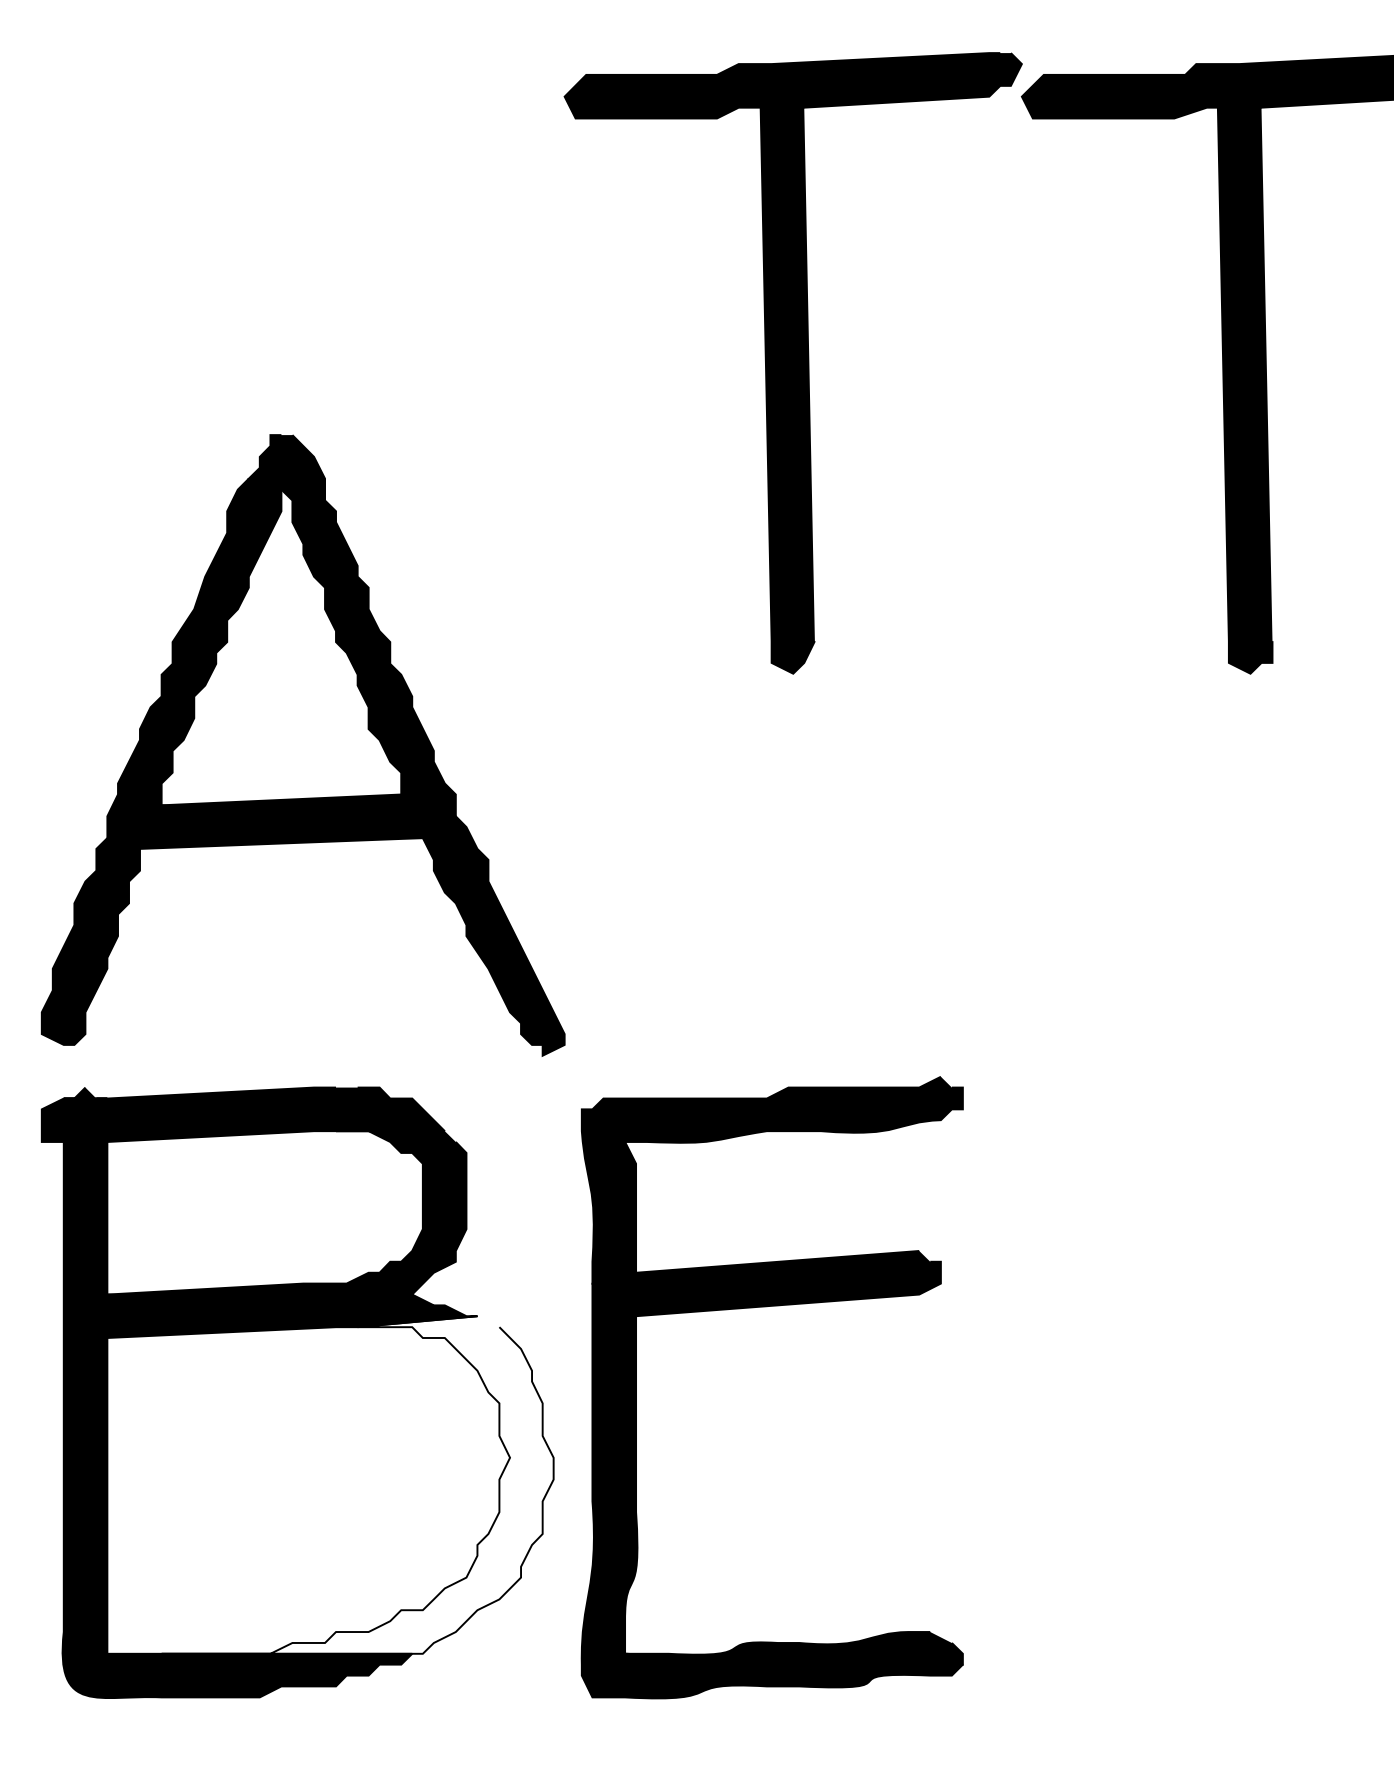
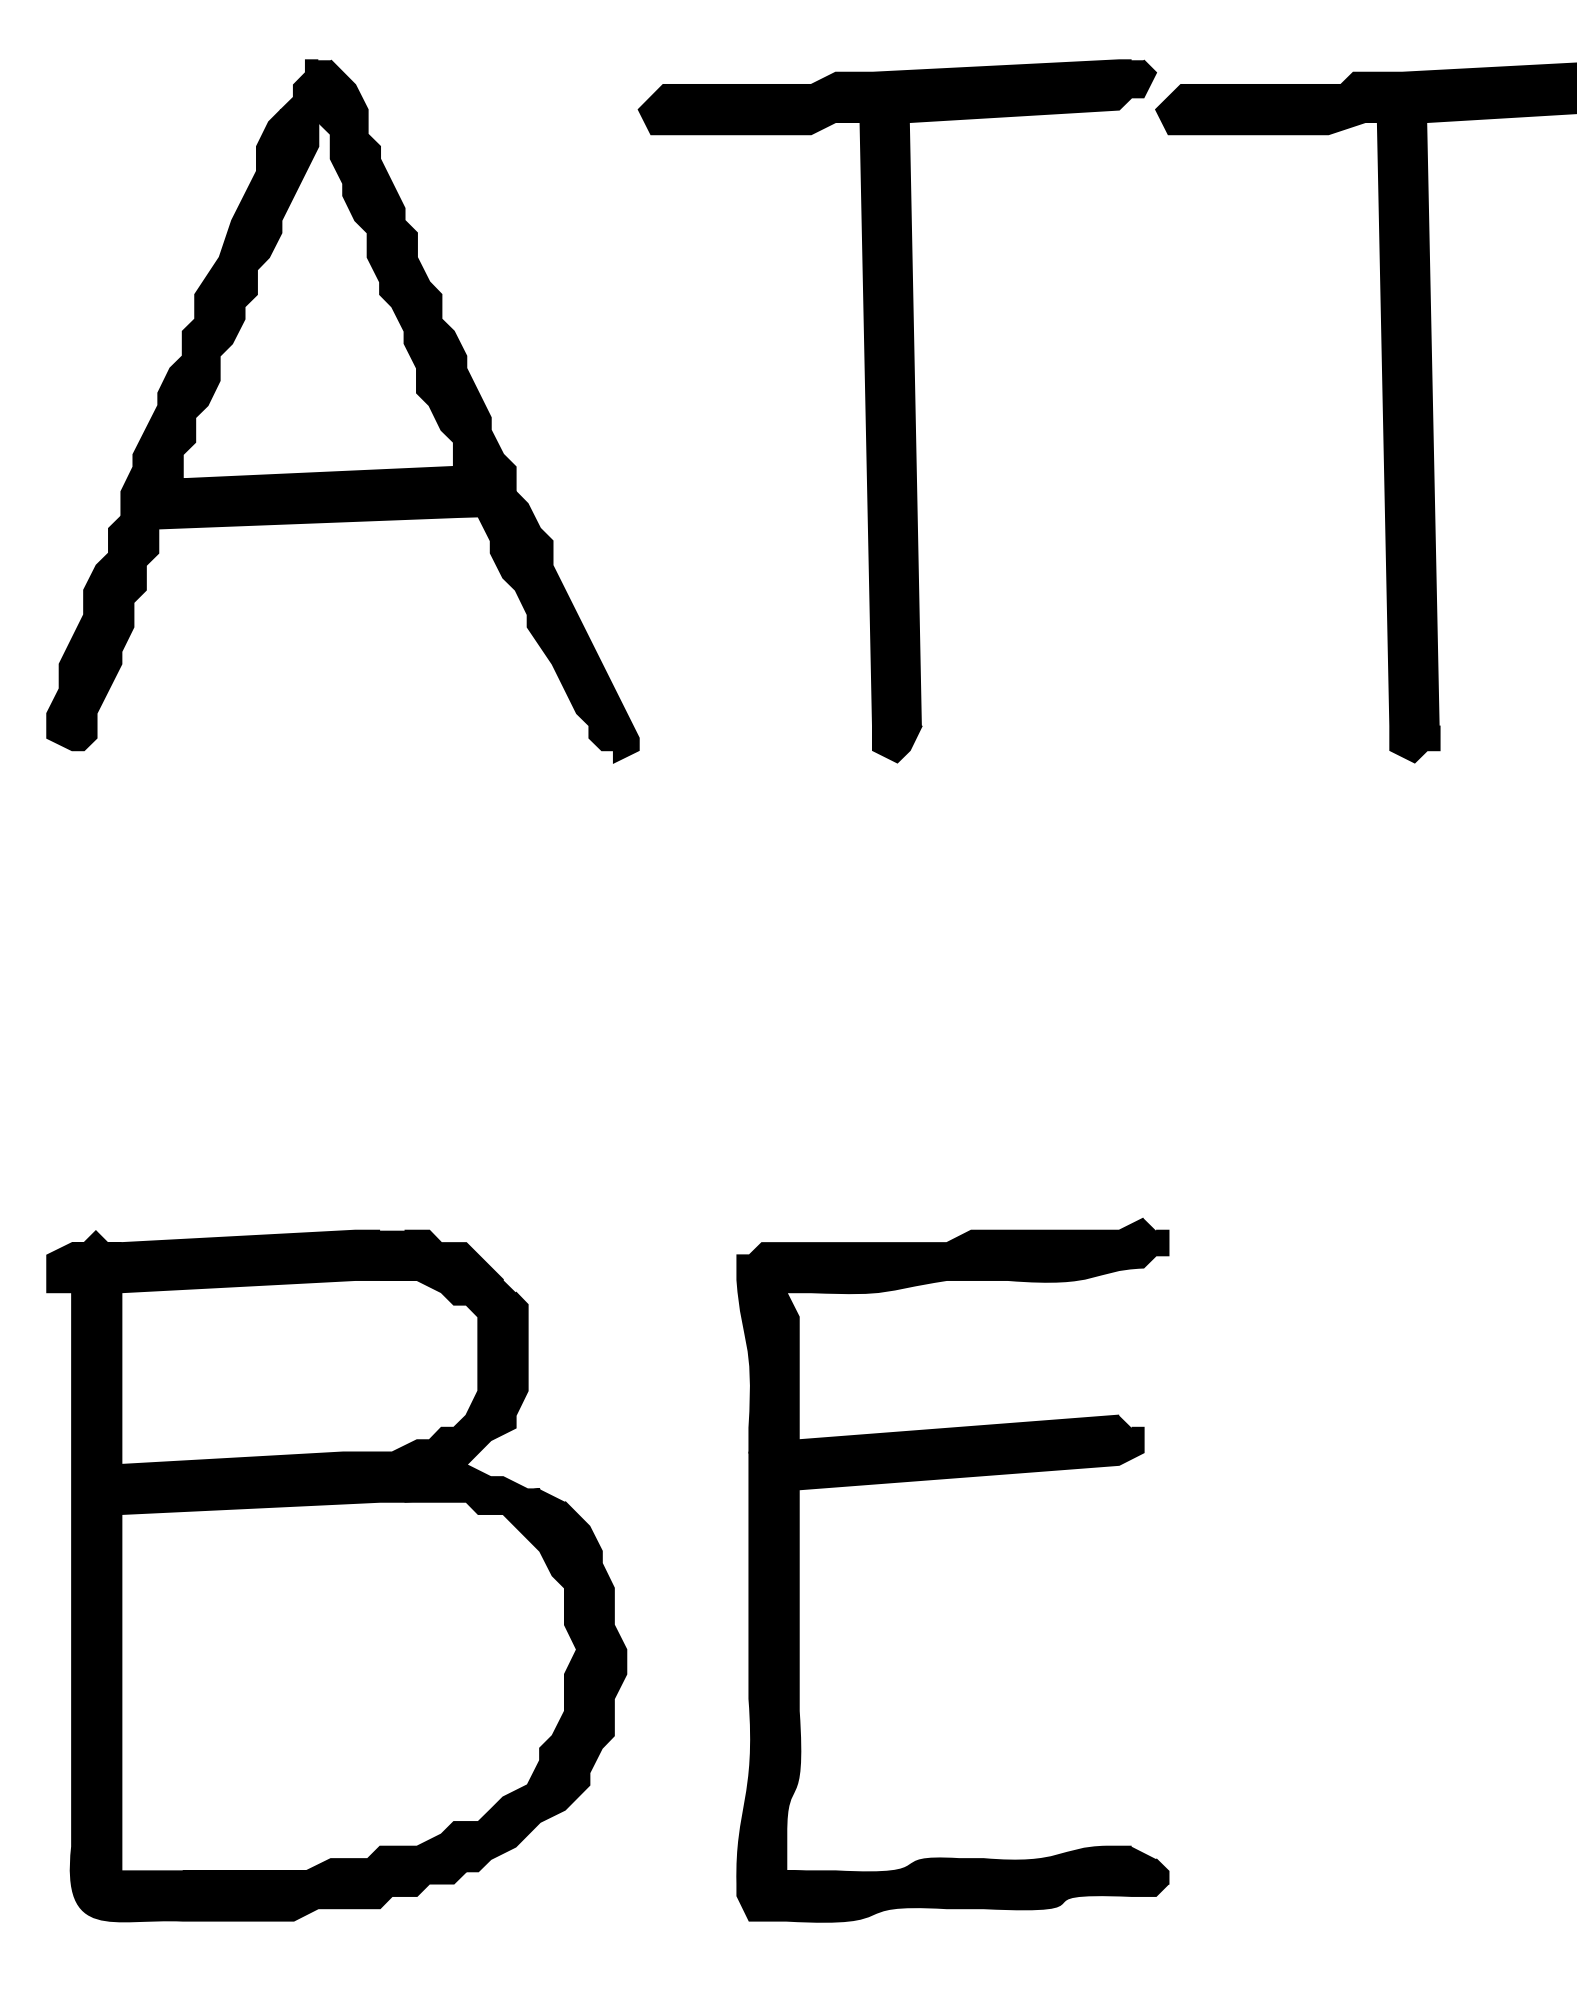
part: (302, 745) -> (342, 411), moved
part: (766, 1307) -> (946, 1479), moved
fill: (357, 1484) -> (404, 1679), added

